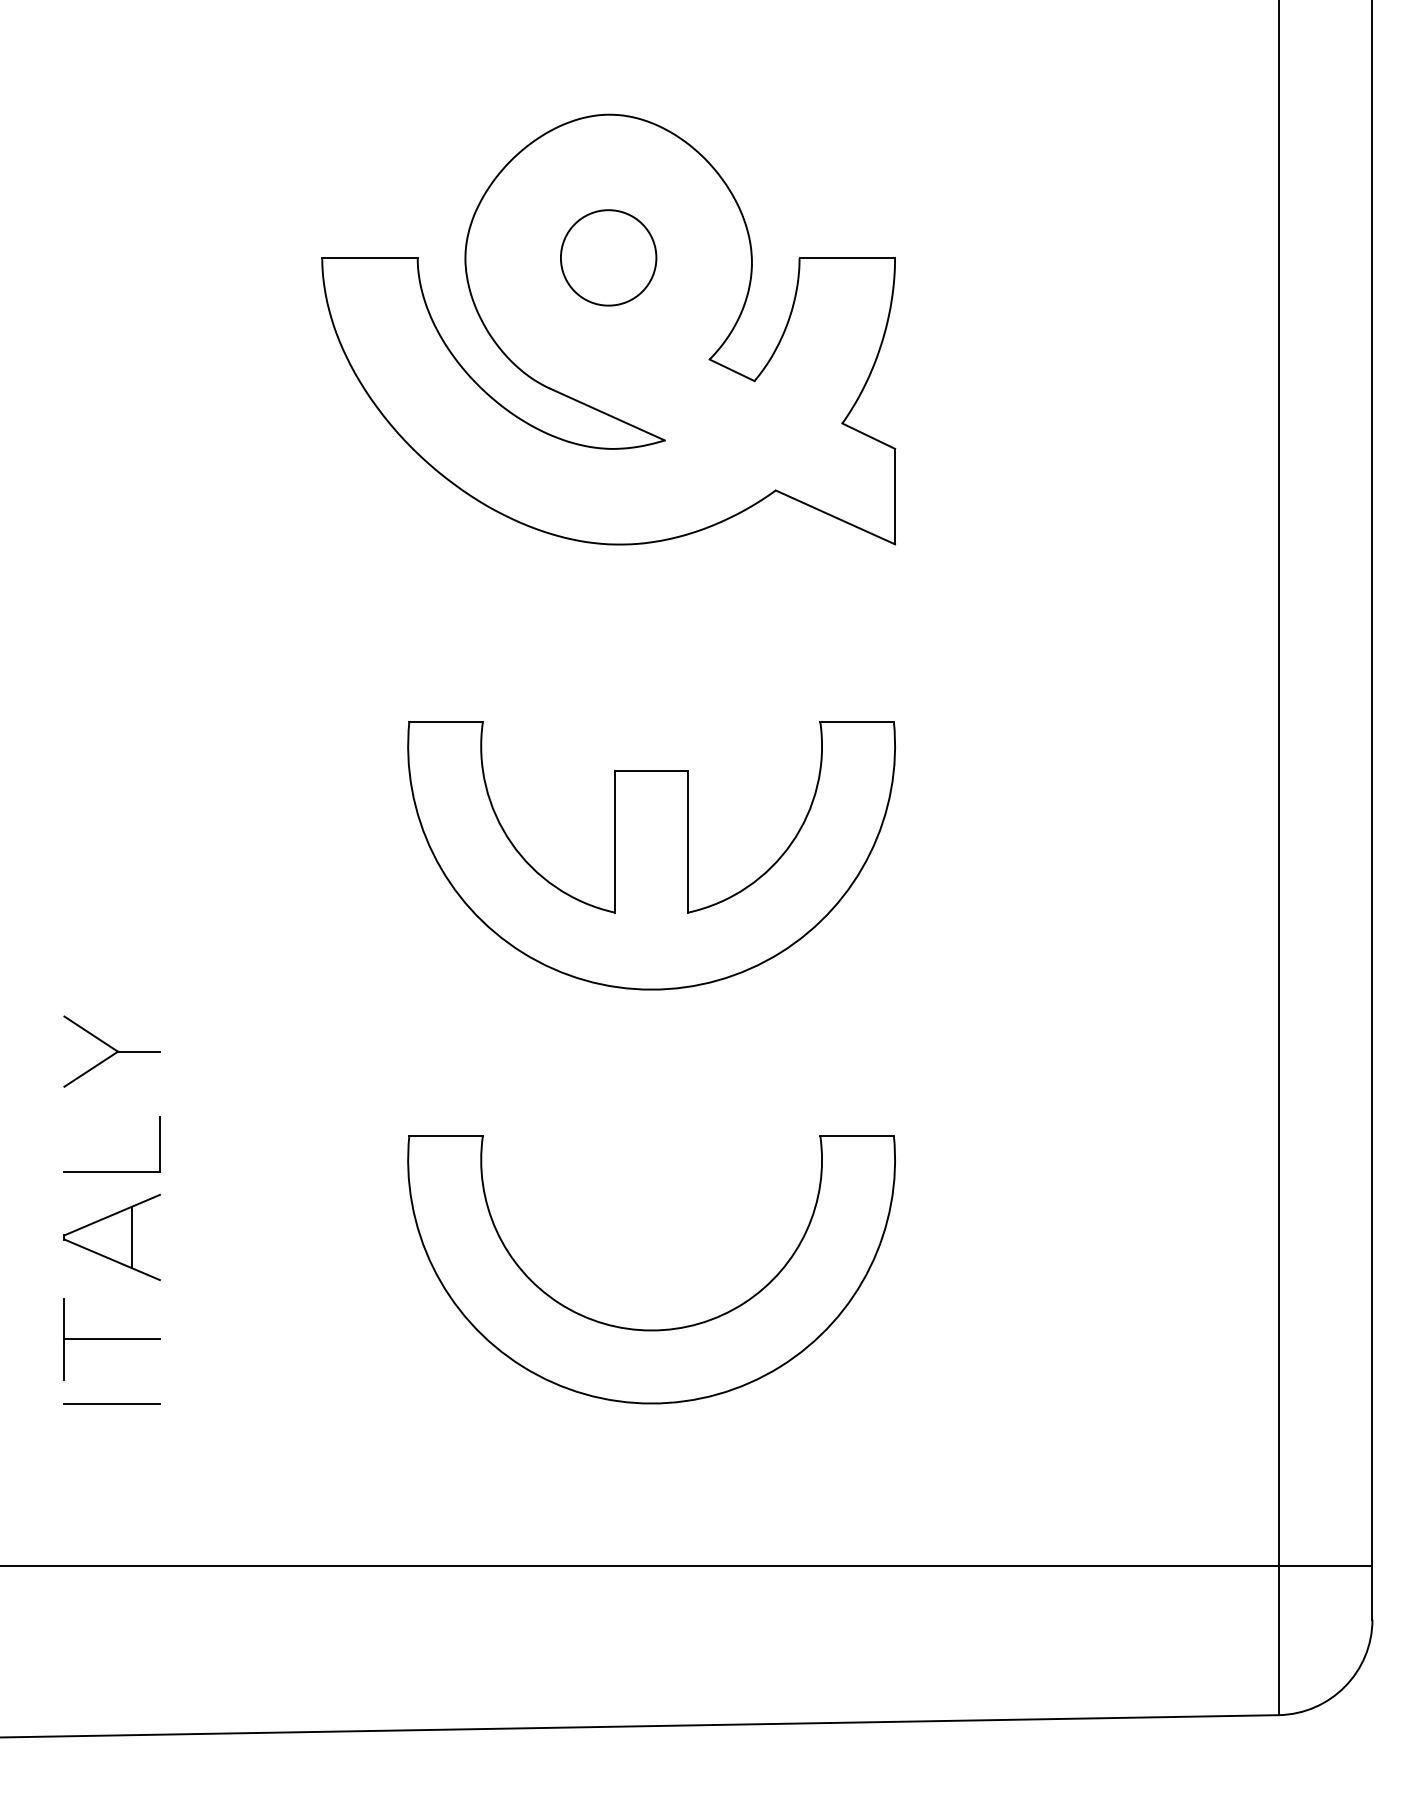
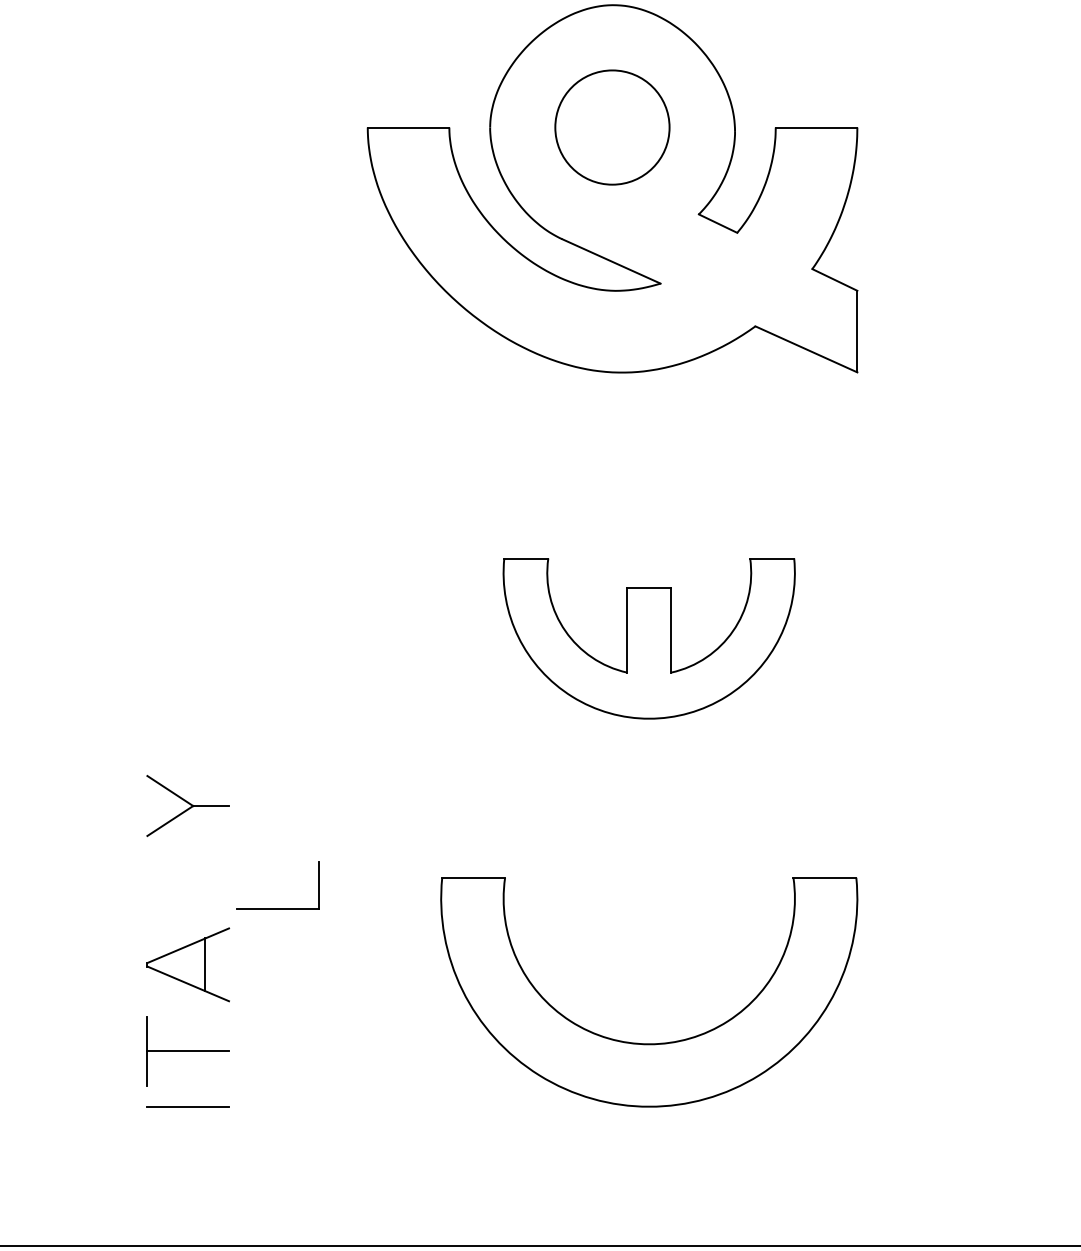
part: (608, 257) -> (612, 127), size x1.4
part: (651, 855) -> (649, 638), size x0.7
part: (111, 1171) -> (277, 908), moved

